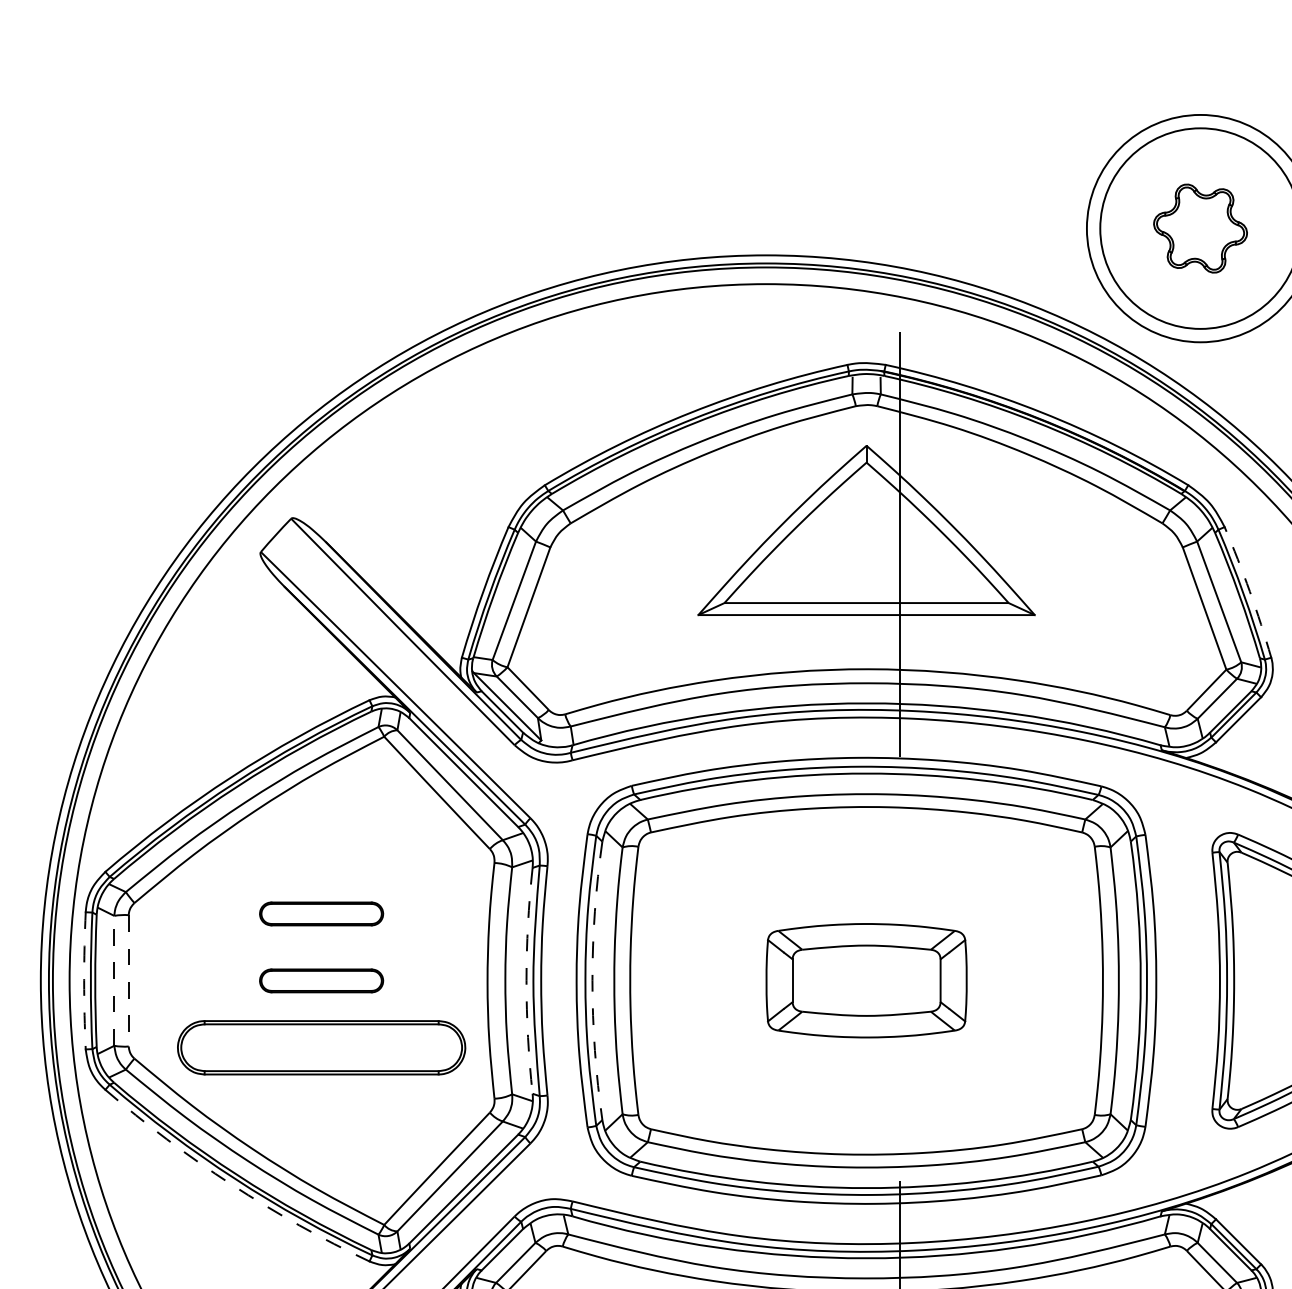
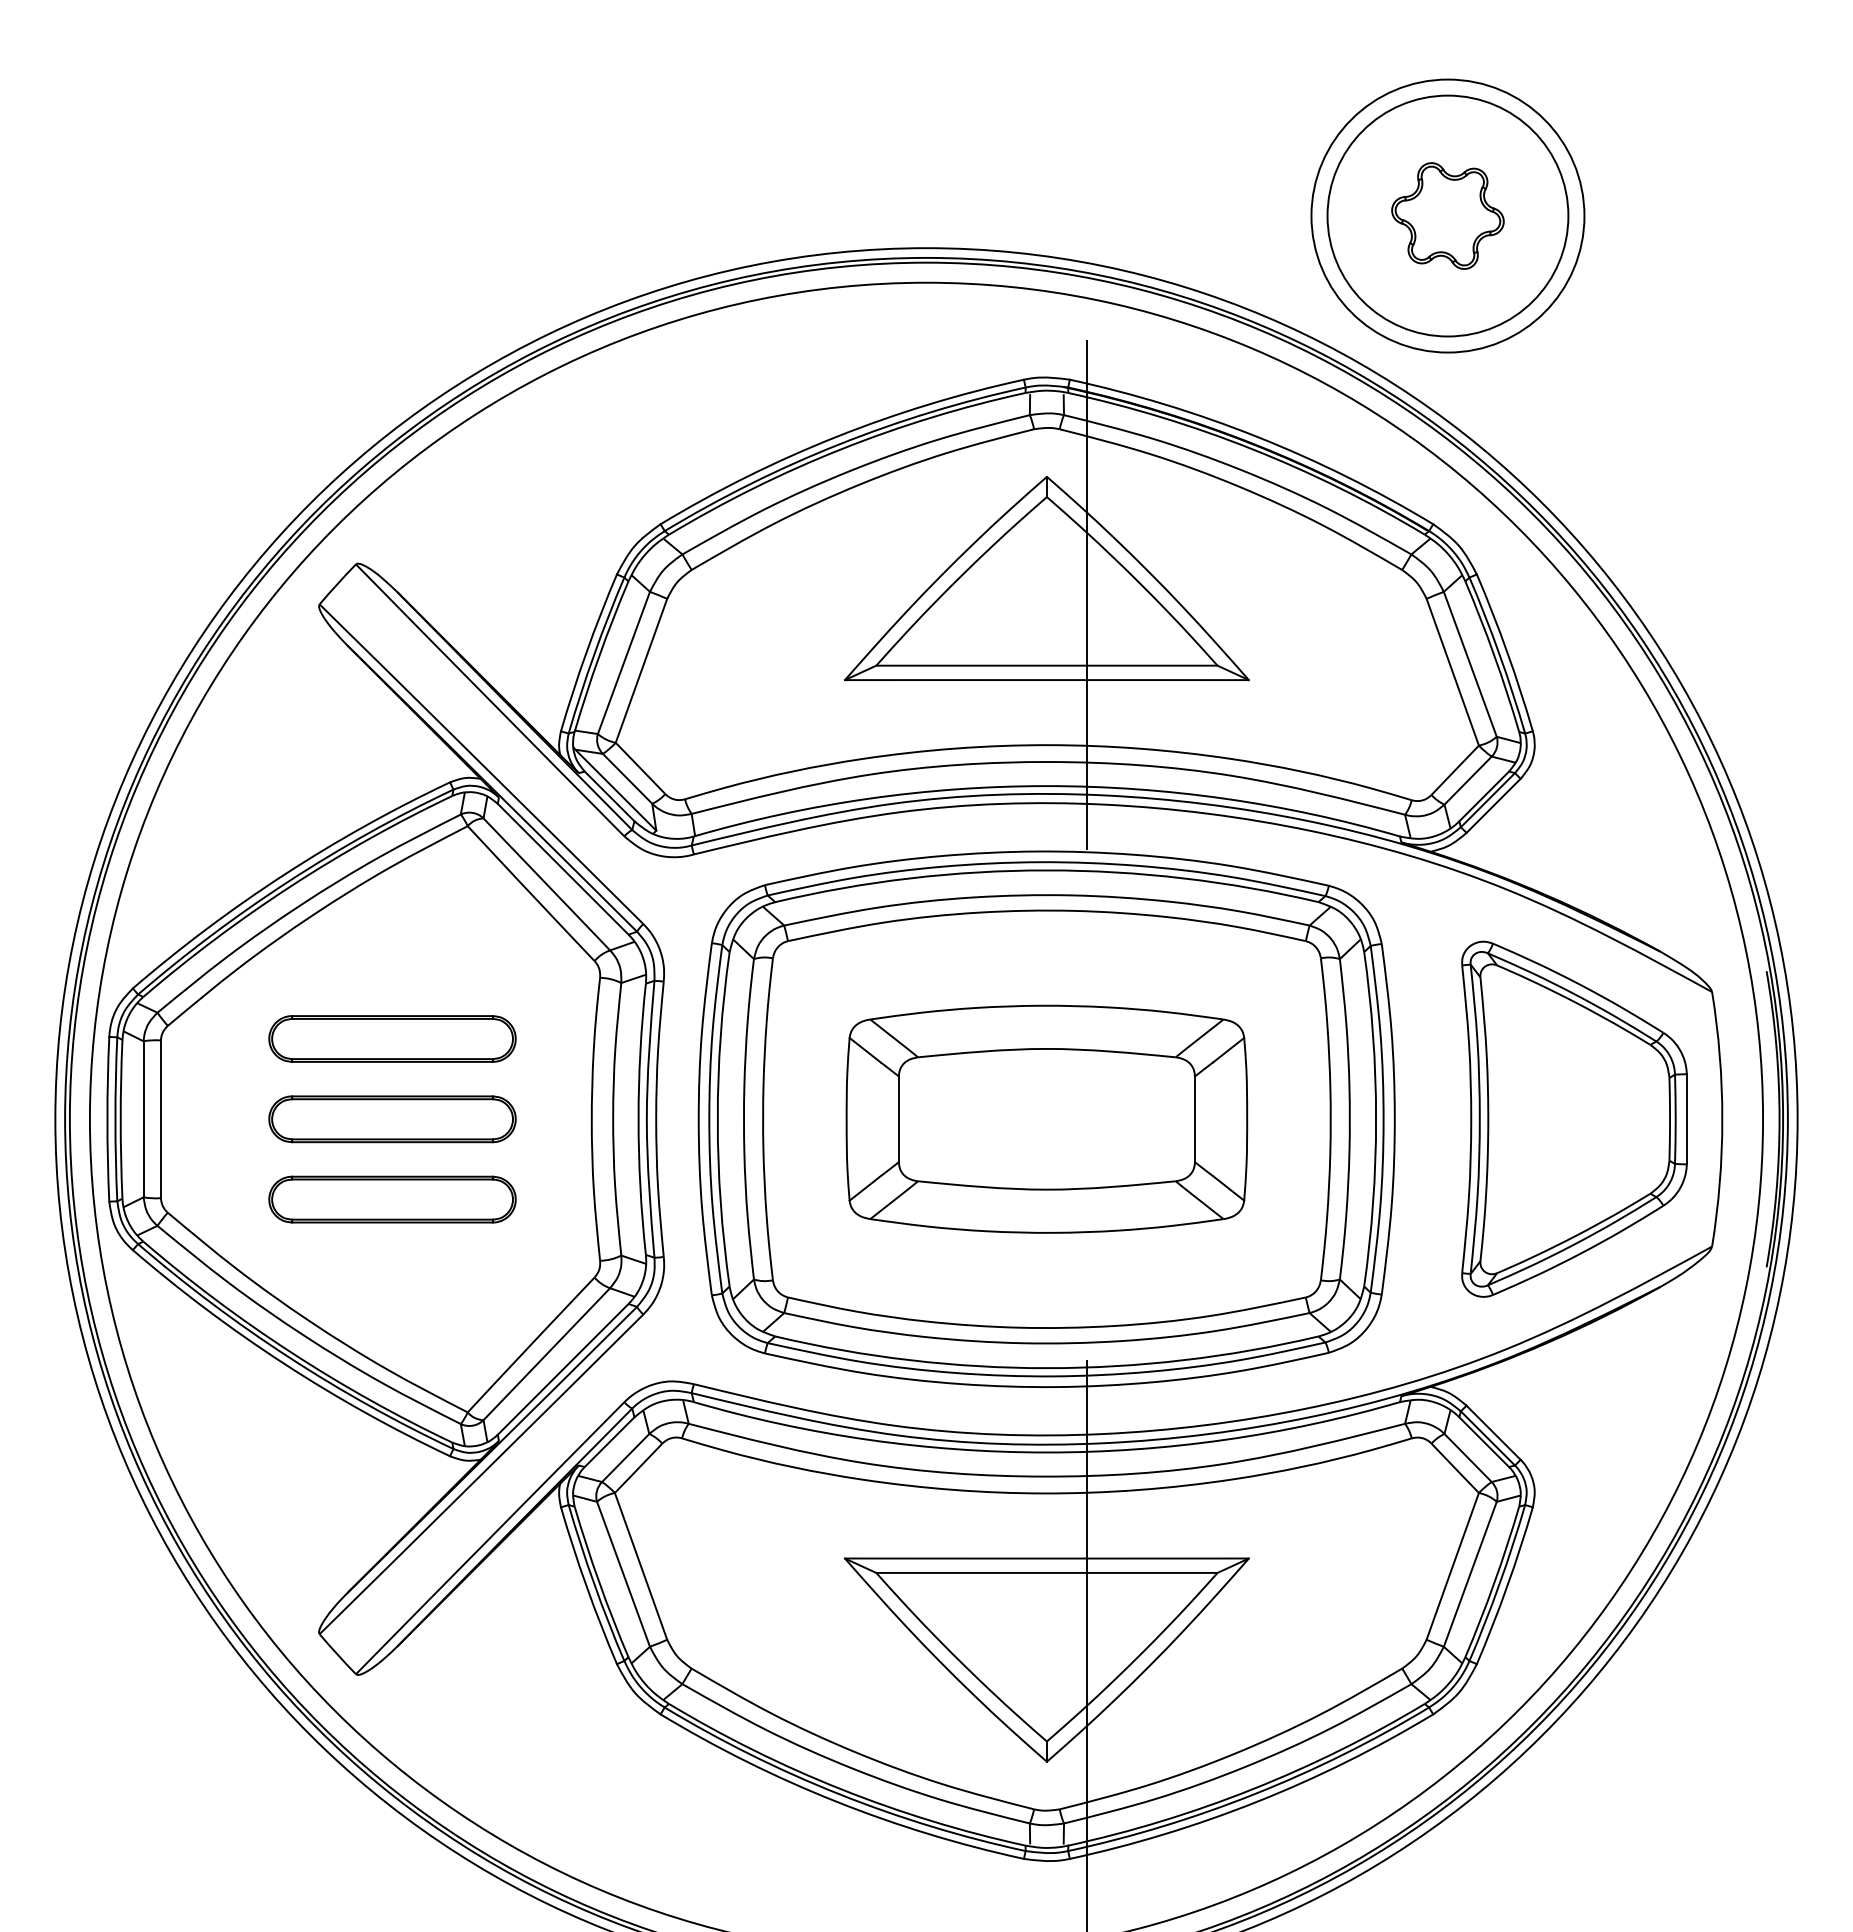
arc: (1250, 592) -> (1507, 652), dashed -> solid
part: (321, 913) -> (392, 1038), size x1.67
part: (866, 980) -> (1046, 1118), size x1.67
arc: (84, 981) -> (107, 1119), dashed -> solid
line: (114, 981) -> (143, 1119), dashed -> solid
line: (128, 981) -> (160, 1119), dashed -> solid
part: (321, 981) -> (392, 1119), size x1.67
arc: (526, 981) -> (638, 1119), dashed -> solid
arc: (592, 981) -> (717, 1119), dashed -> solid
part: (321, 1047) -> (392, 1199), size x0.71
arc: (231, 1184) -> (284, 1363), dashed -> solid

